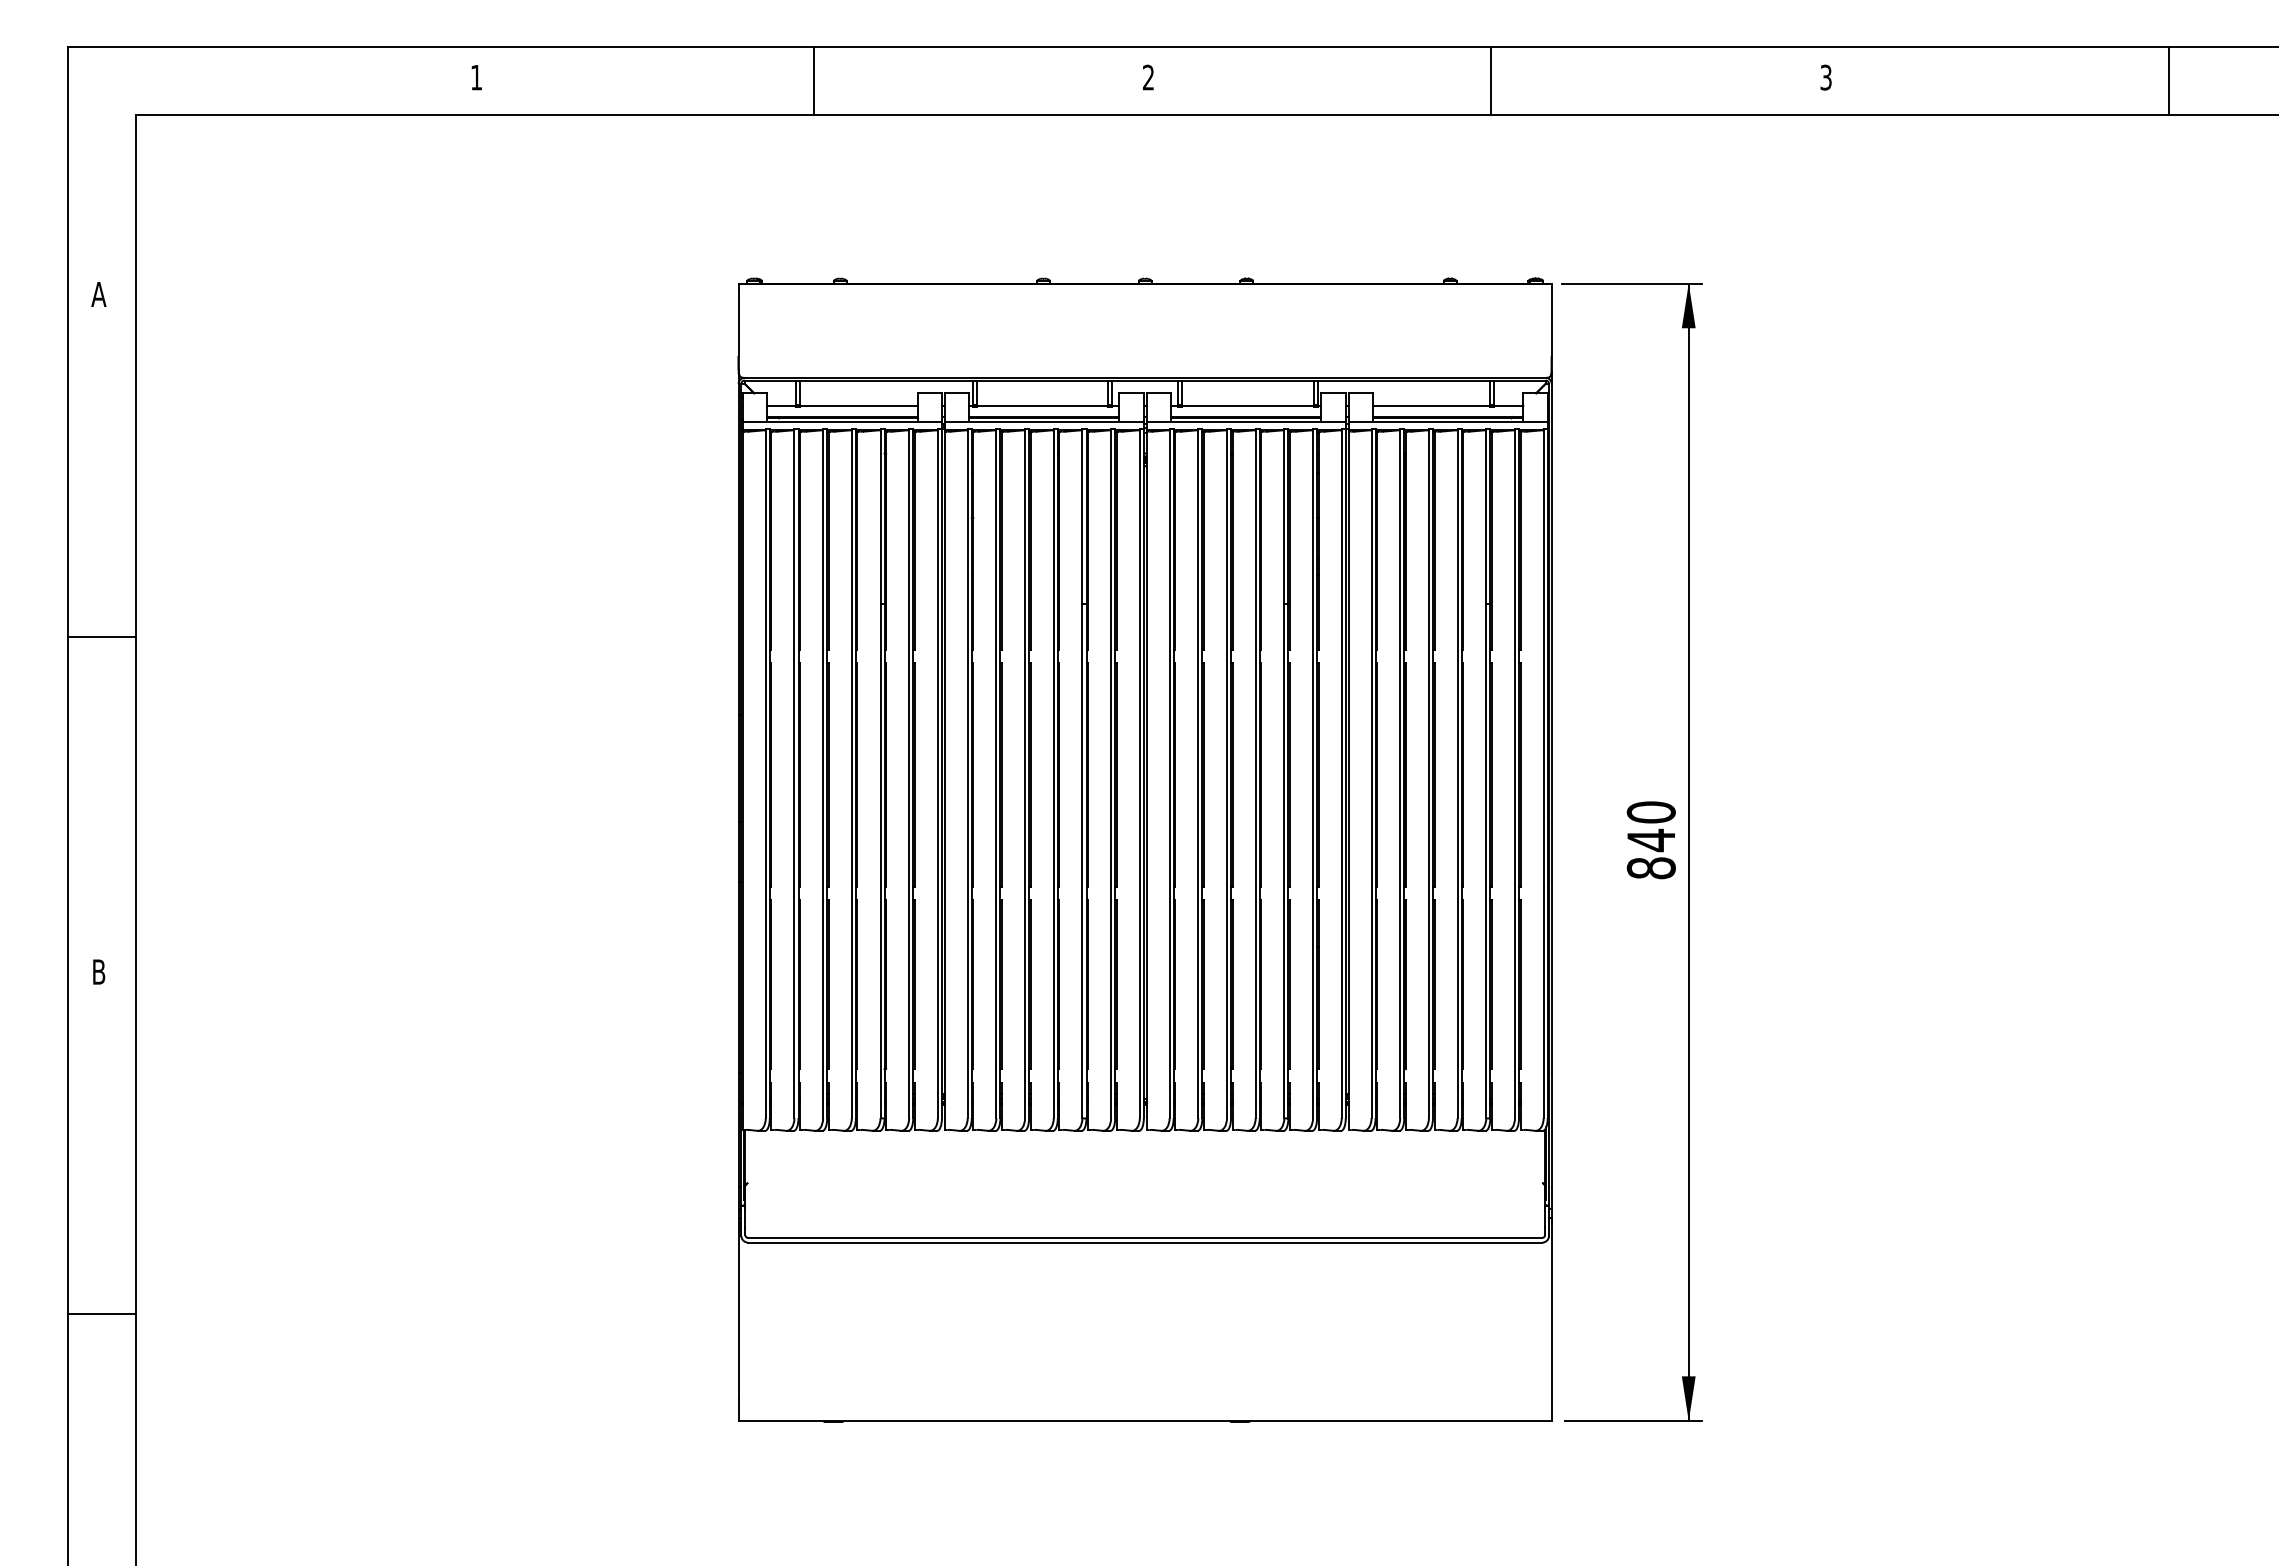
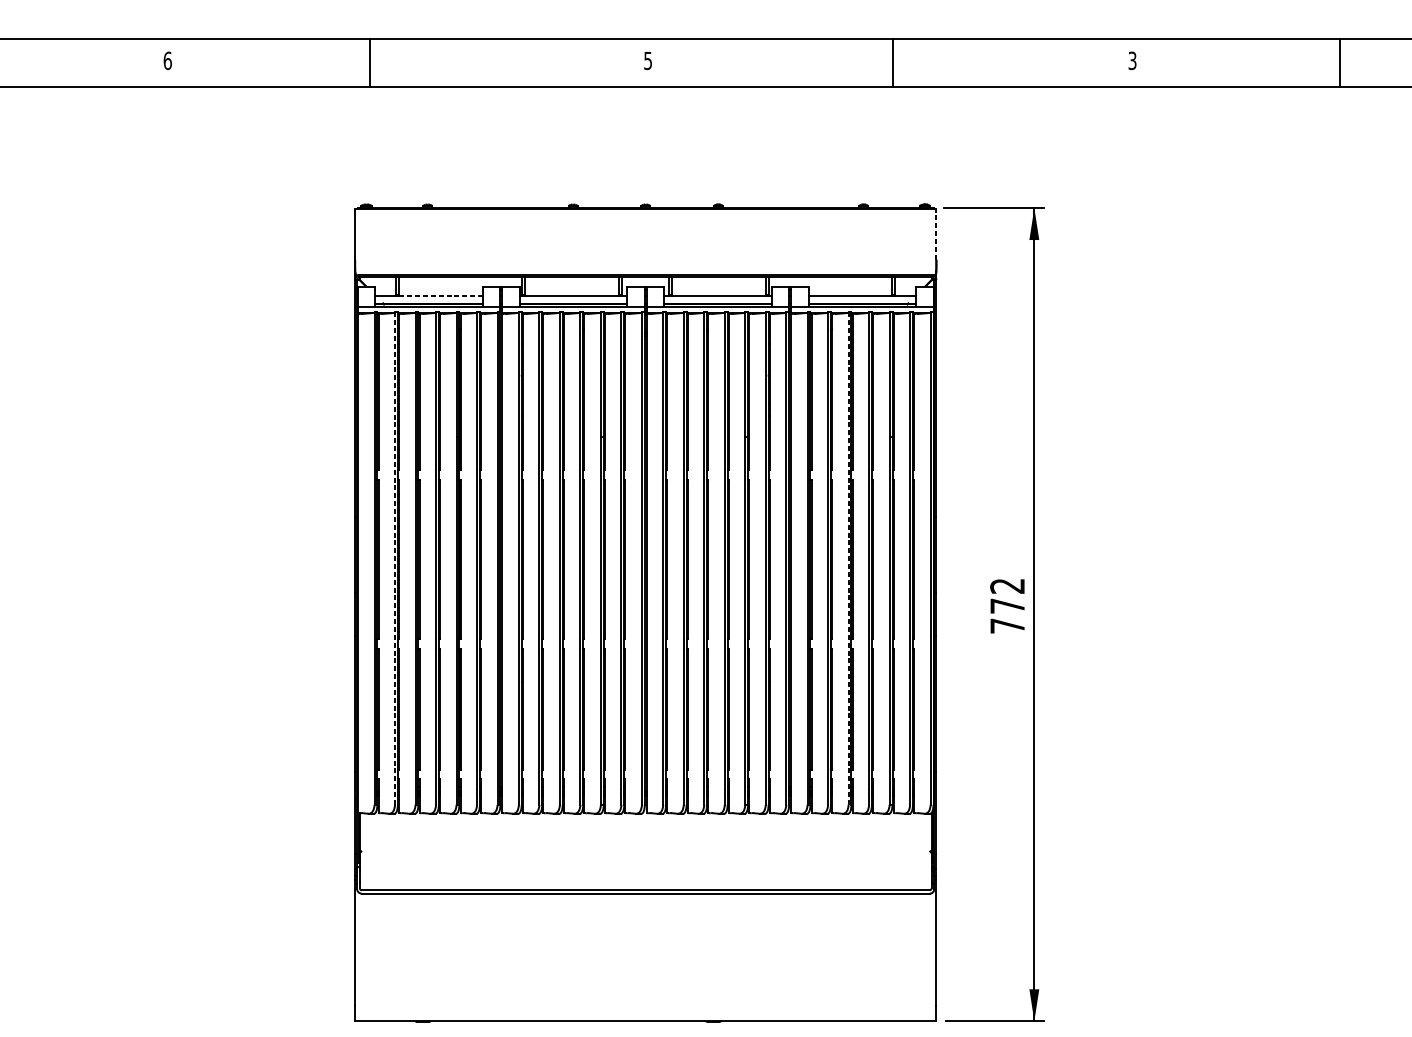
text: (476, 77) -> (167, 60), 1 -> 6
text: (1148, 77) -> (648, 60), 2 -> 5
line: (813, 80) -> (370, 62), moved
line: (2168, 80) -> (1339, 62), moved
line: (1551, 322) -> (936, 235), solid -> dashed
line: (858, 406) -> (440, 295), solid -> dashed
line: (794, 774) -> (395, 559), solid -> dashed
line: (1428, 774) -> (848, 559), solid -> dashed
text: (1650, 840) -> (1006, 606), 840 -> 772

